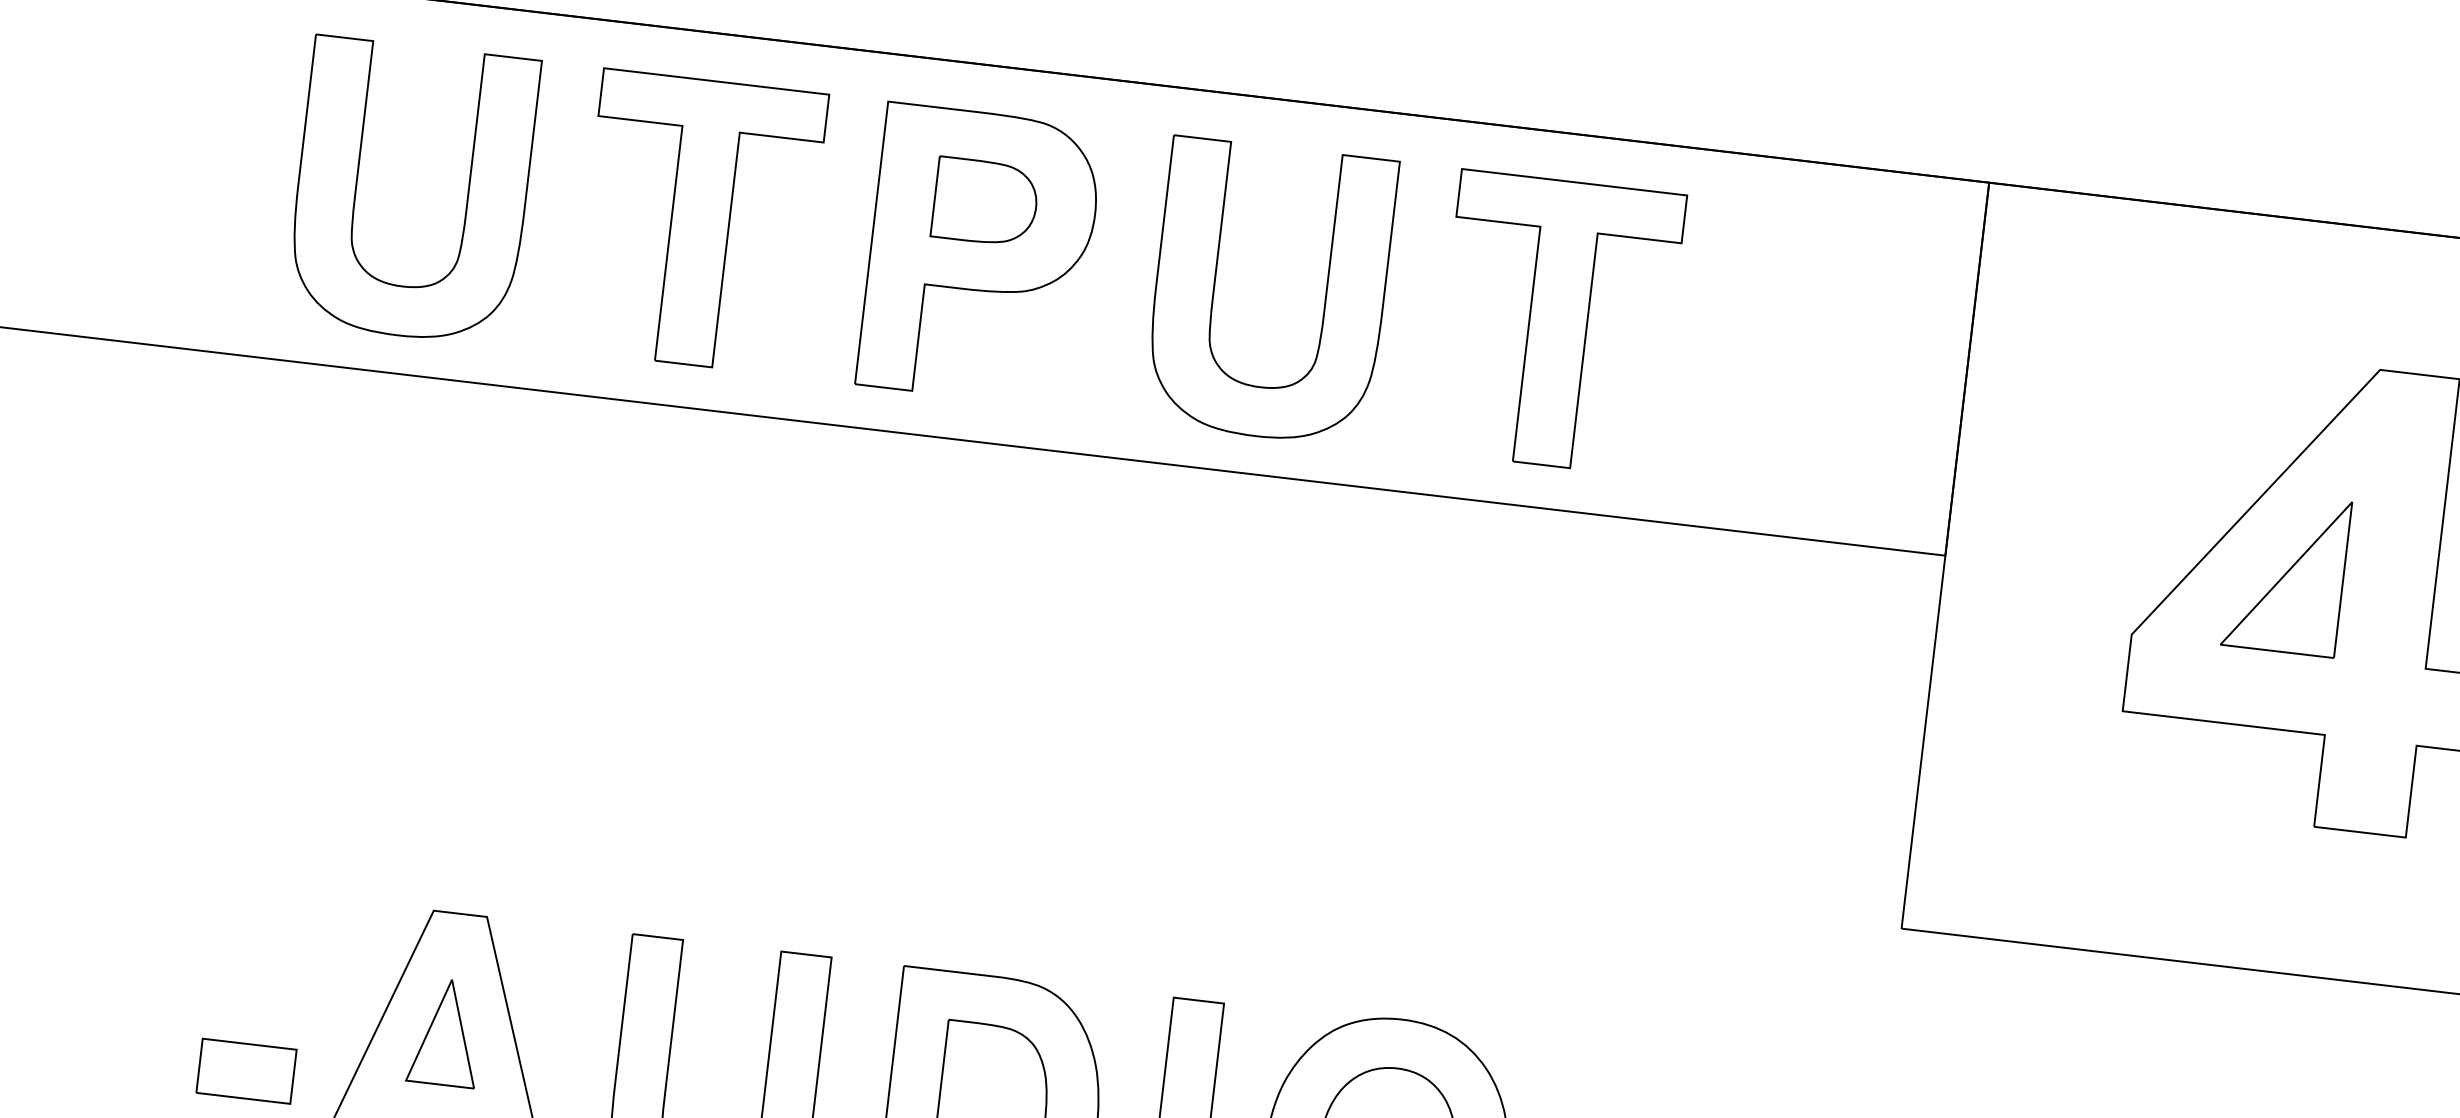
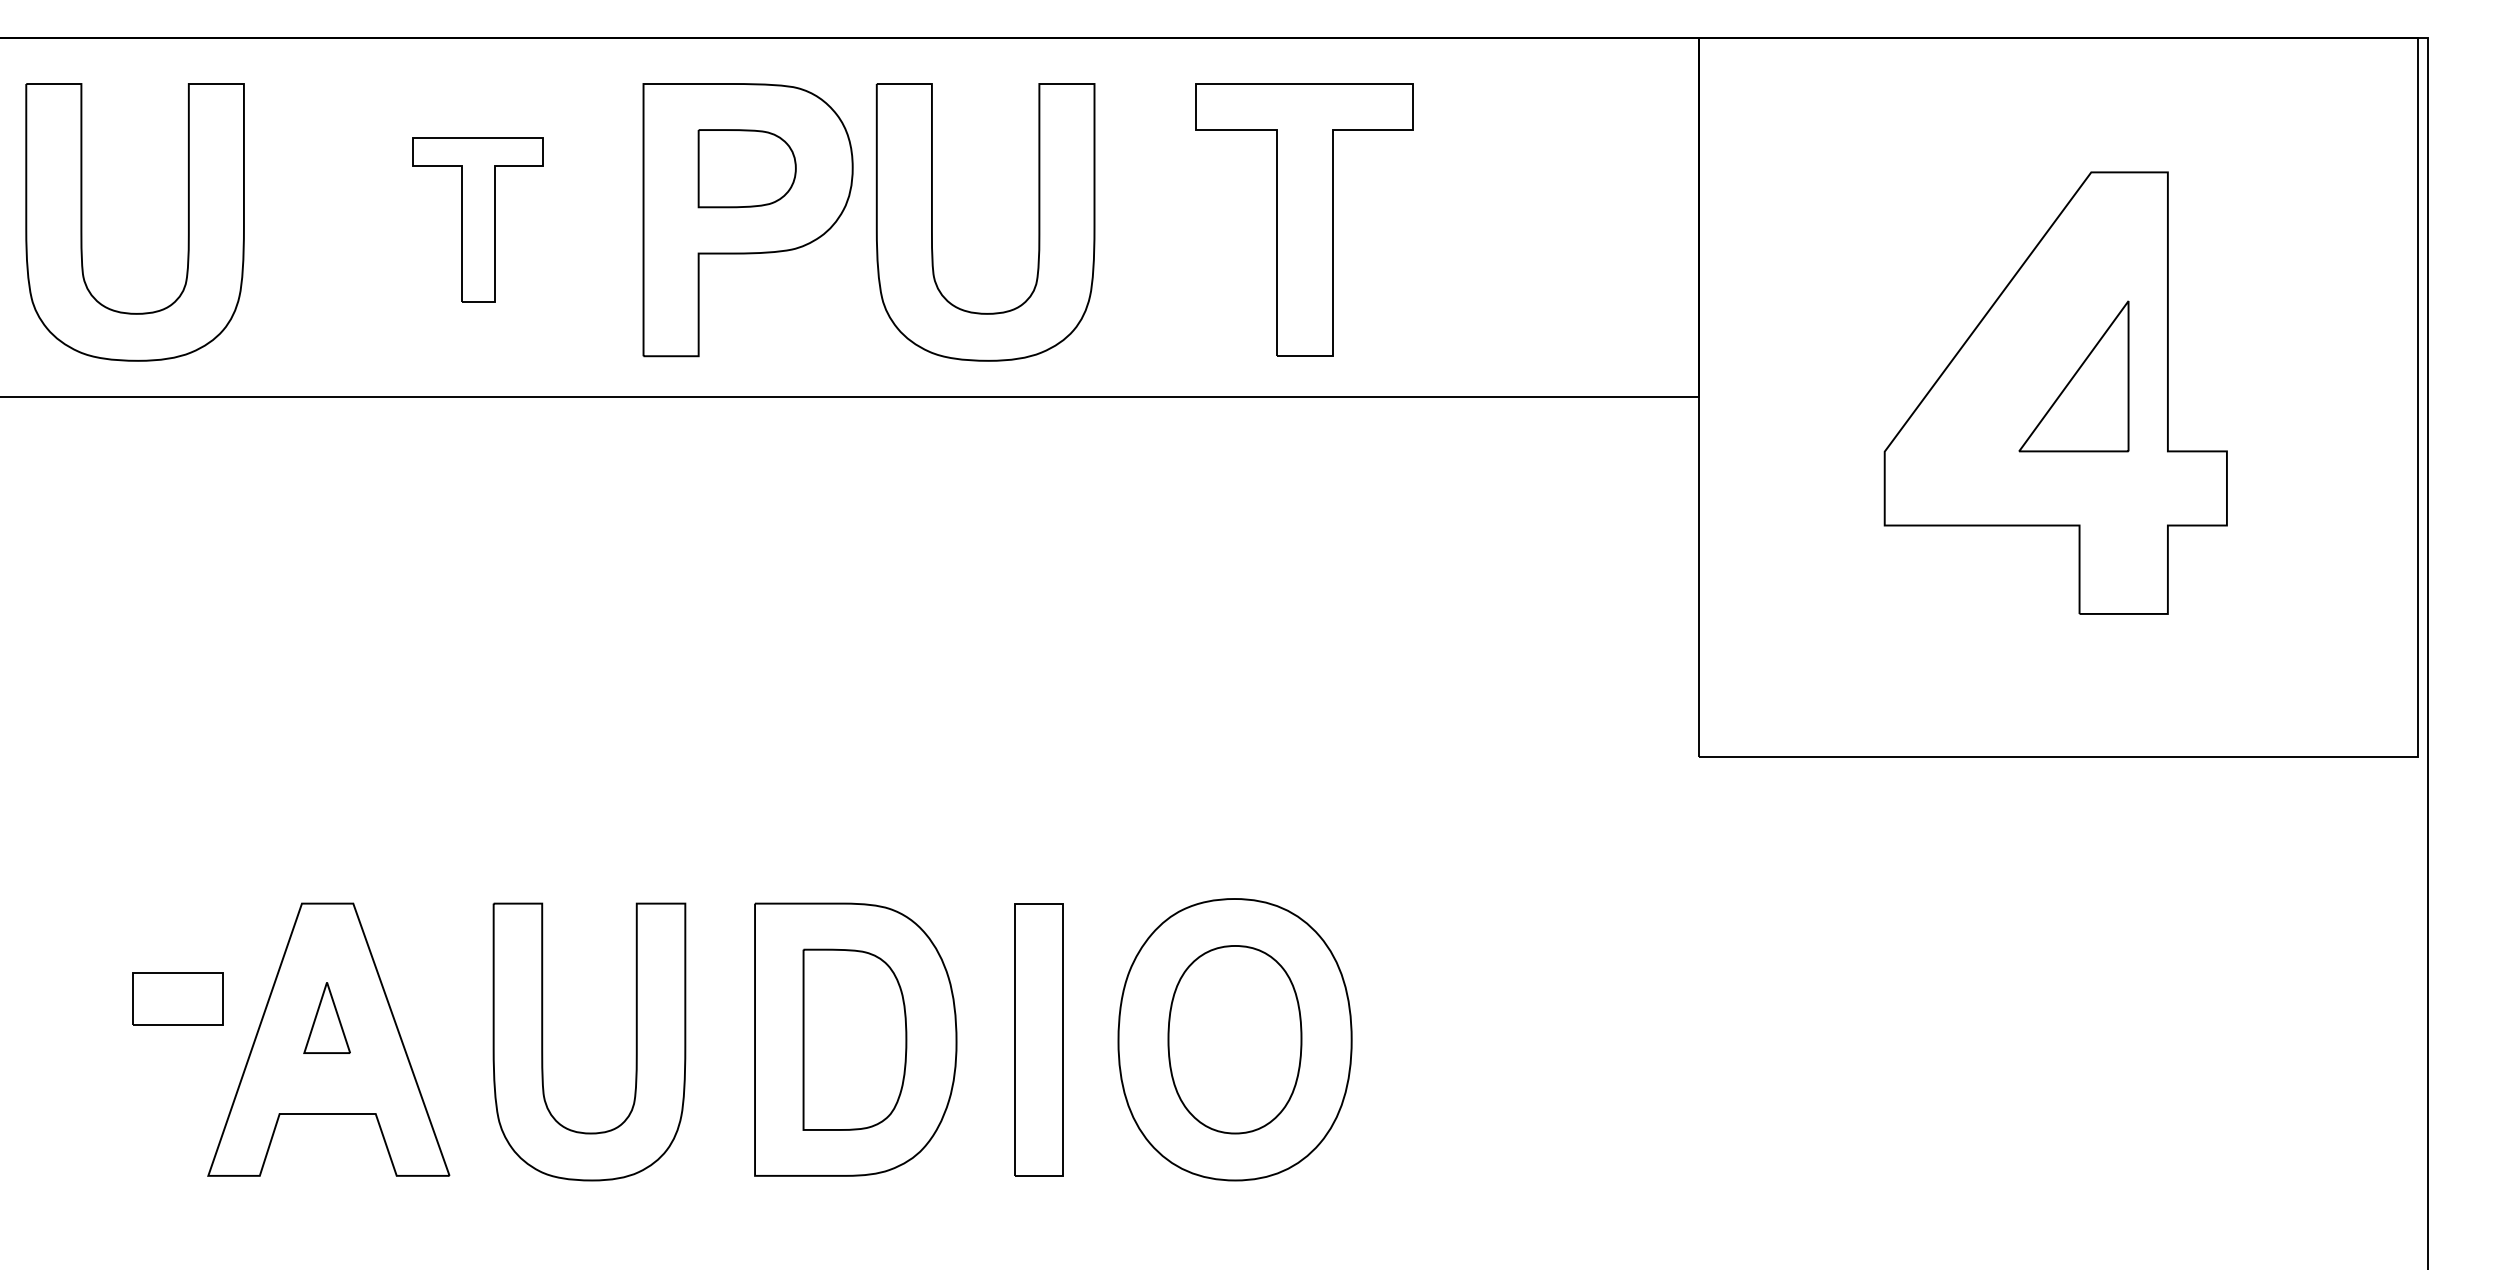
part: (357, 185) -> (82, 222), moved
part: (700, 222) -> (478, 219), size x0.6
part: (1214, 285) -> (932, 222), moved
part: (2285, 573) -> (2073, 376), moved
part: (445, 1031) -> (326, 1017), size x0.7
part: (246, 1070) -> (177, 998), moved

